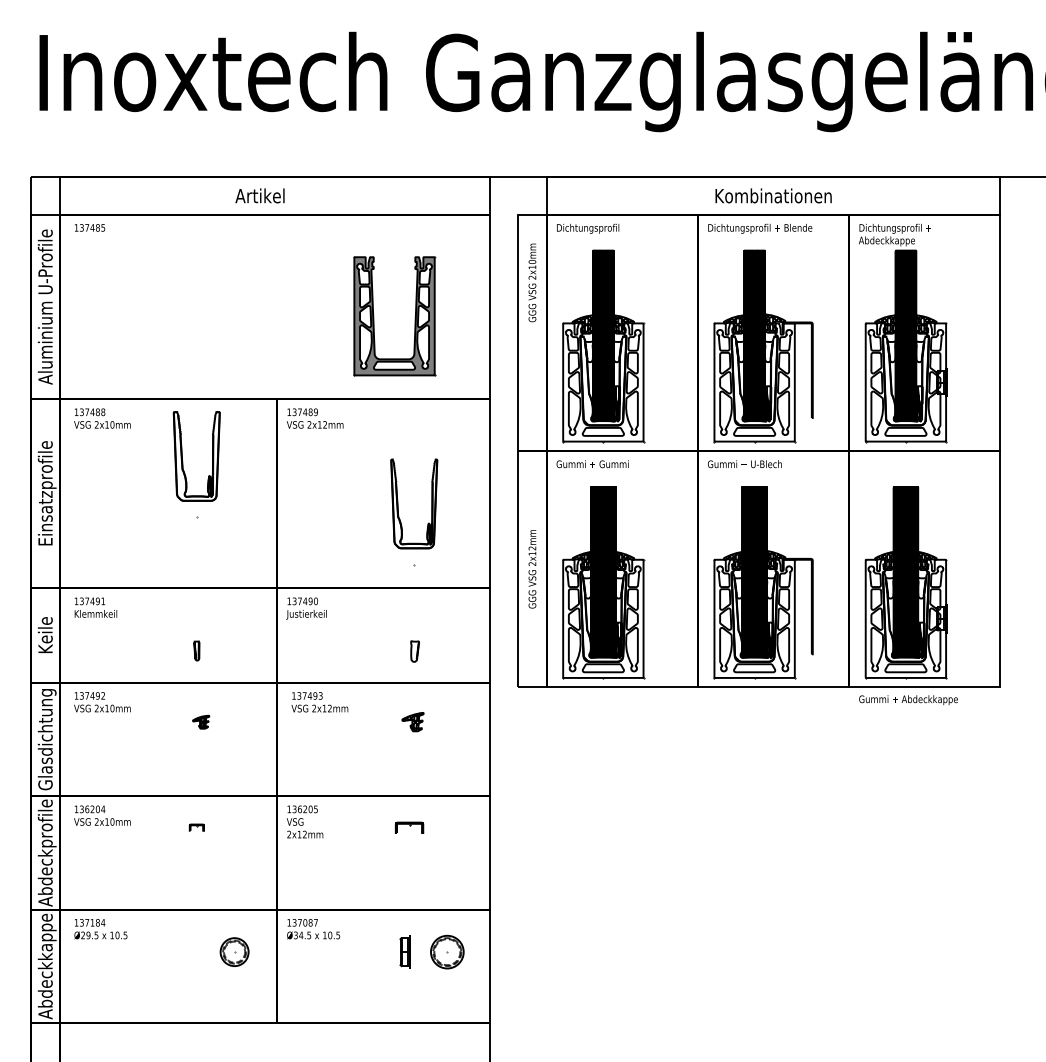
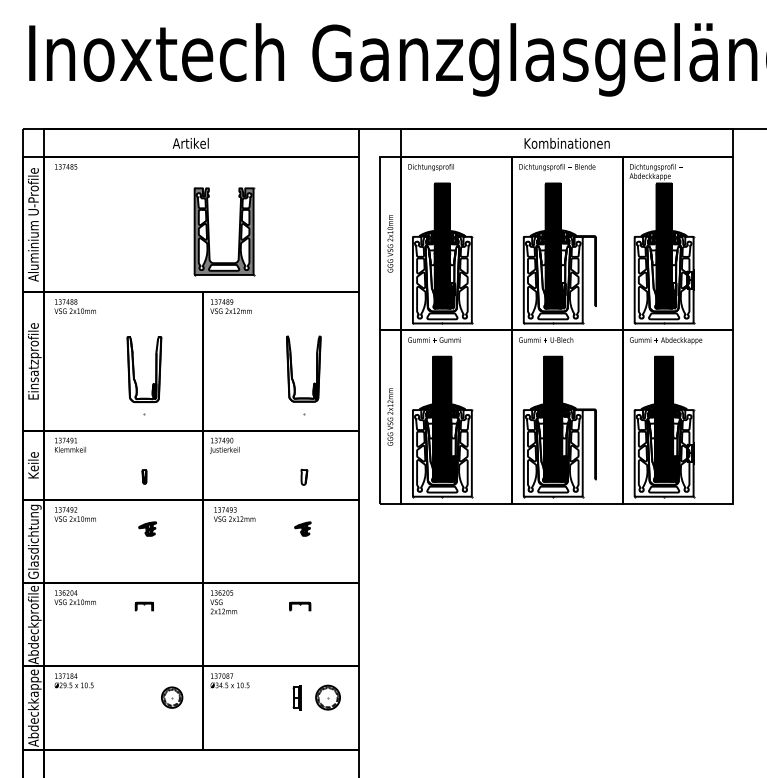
text: (532, 282) -> (390, 243), moved
part: (374, 316) -> (209, 231), moved
part: (183, 464) -> (134, 375), moved
text: (908, 700) -> (666, 340), moved
part: (200, 722) -> (147, 529), size x1.43
part: (196, 827) -> (144, 606), size x1.67

